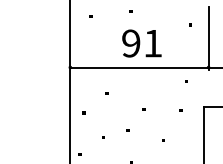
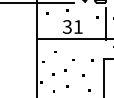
text: (129, 42) -> (66, 26), 91 -> 31

